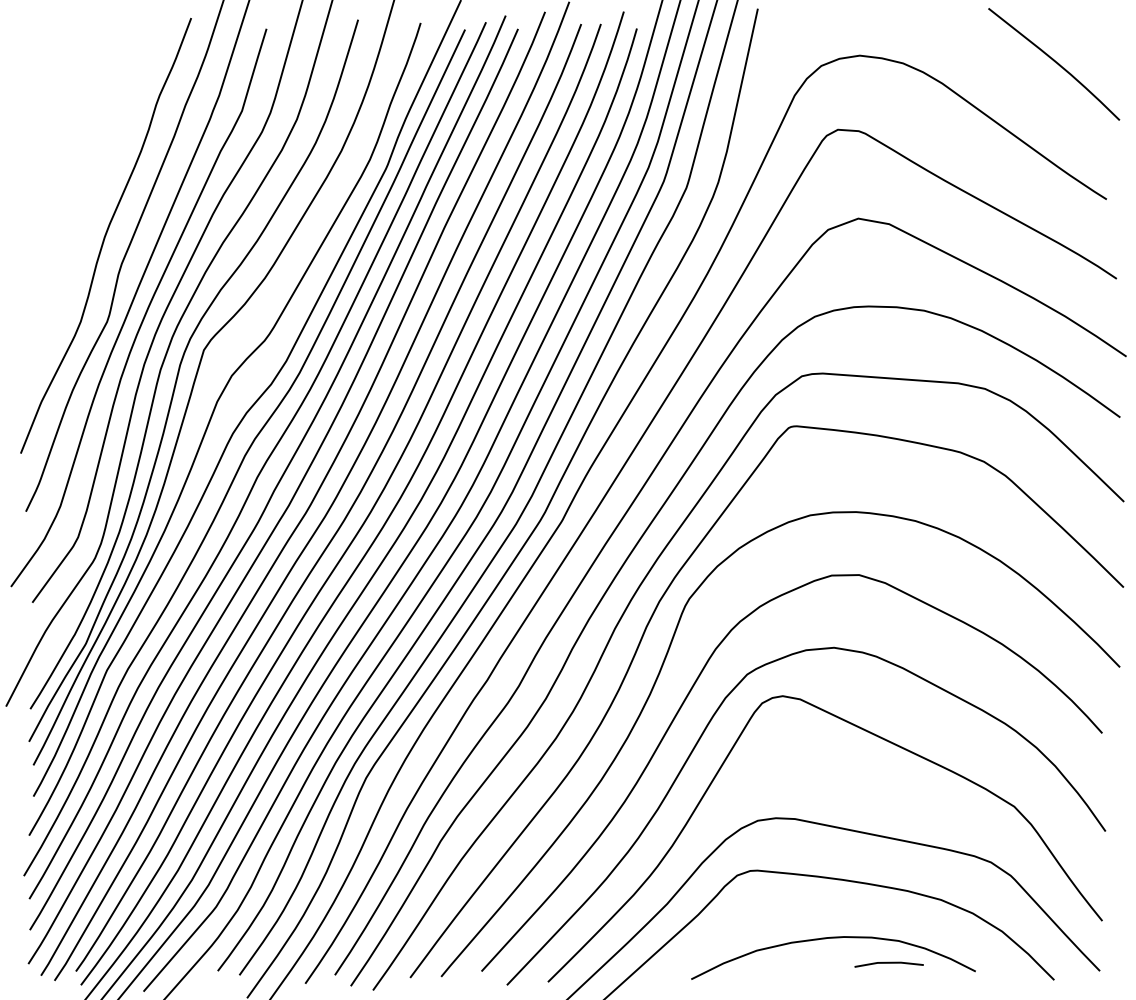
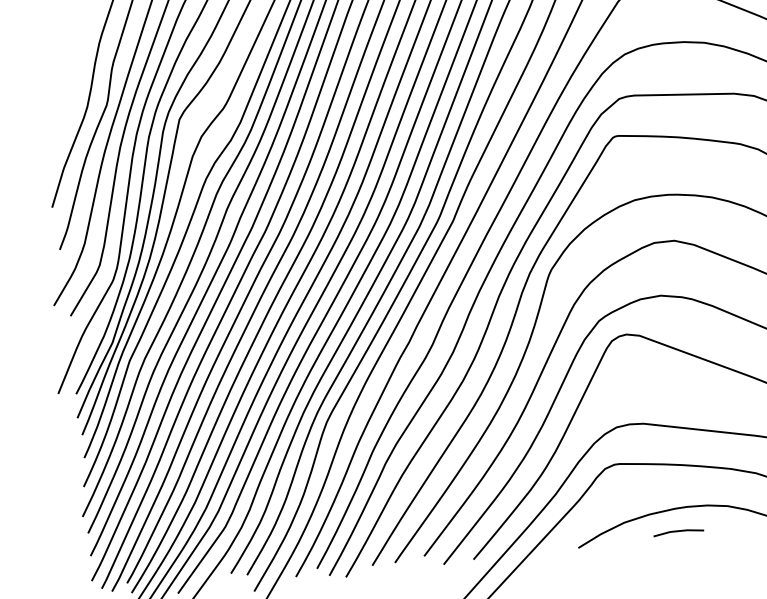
line: (888, 963) -> (678, 531), moved

